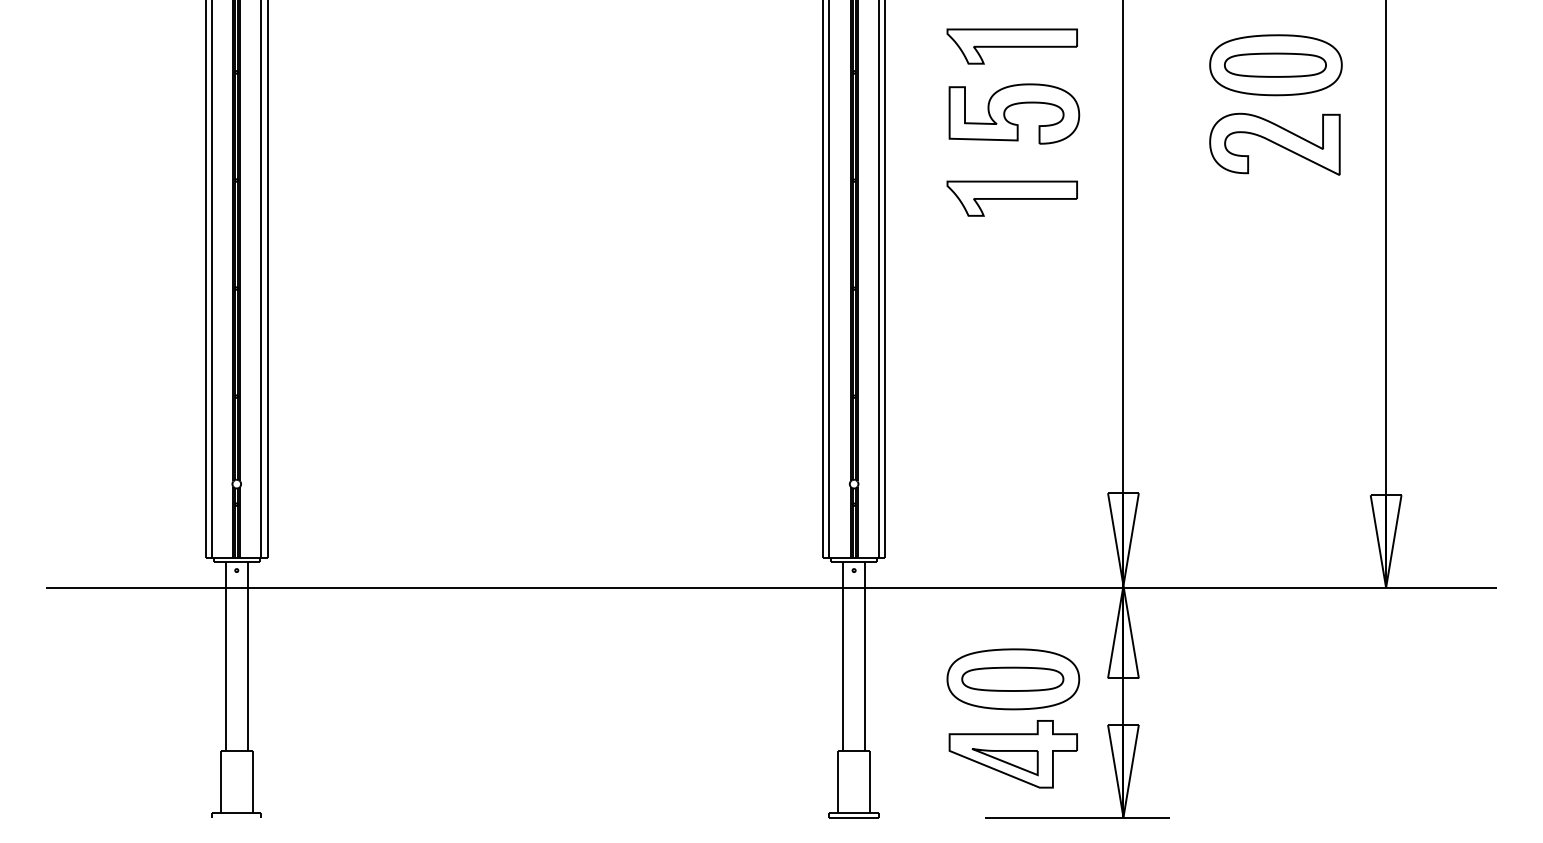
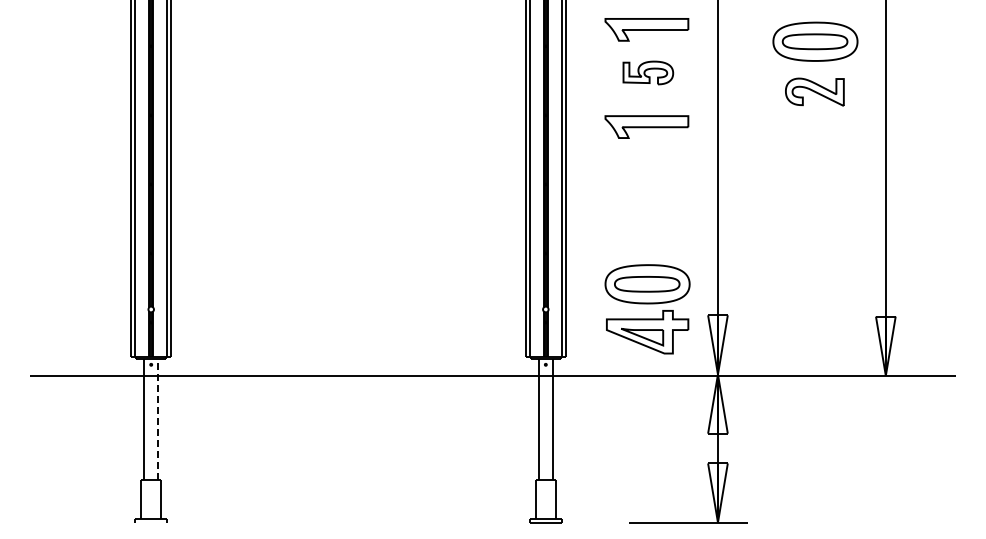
part: (1014, 113) -> (648, 72), size x0.6
part: (1274, 143) -> (814, 91), size x0.7
line: (248, 656) -> (158, 419), solid -> dashed
part: (1013, 718) -> (647, 309), moved

